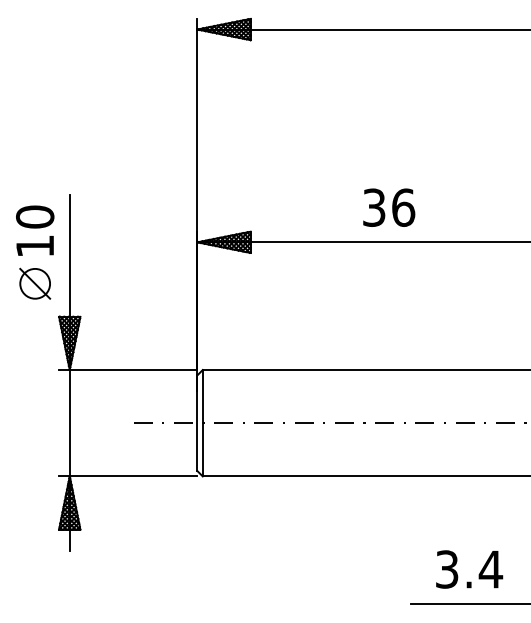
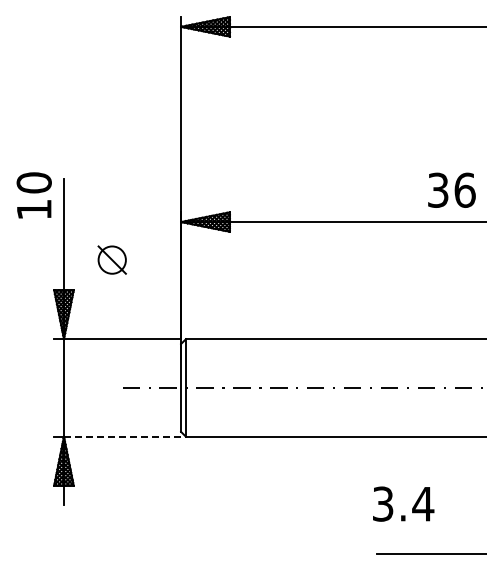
text: (388, 206) -> (451, 189), moved
text: (34, 230) -> (33, 195), moved
part: (34, 283) -> (111, 259), moved
line: (133, 476) -> (122, 436), solid -> dashed
text: (469, 568) -> (403, 503), moved

